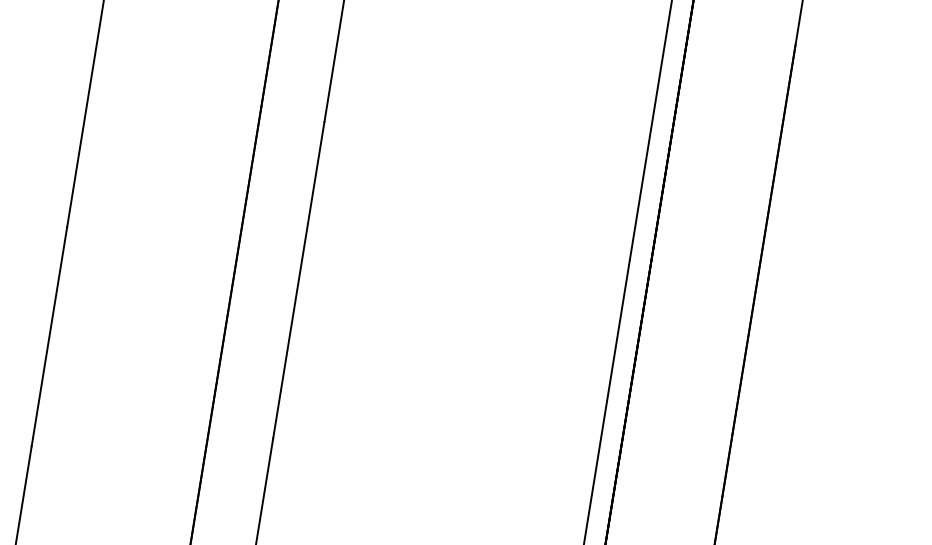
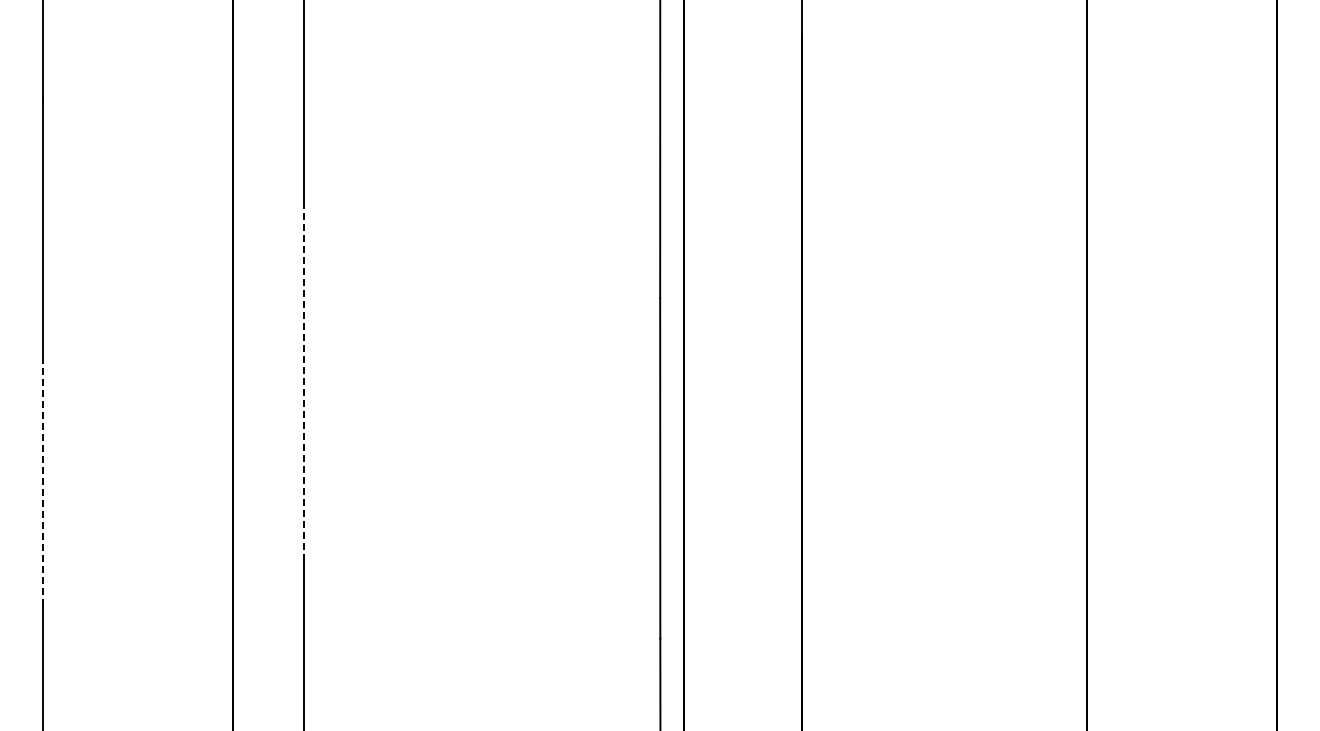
line: (298, 279) -> (303, 378), solid -> dashed
line: (49, 336) -> (42, 483), solid -> dashed

